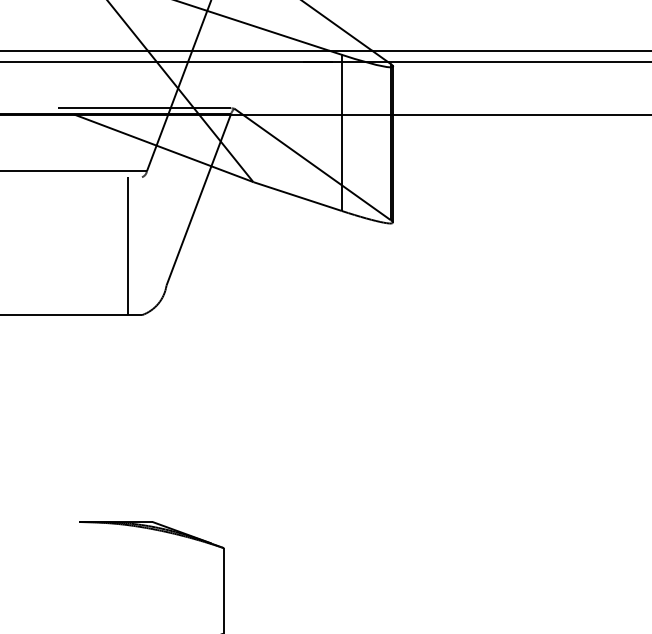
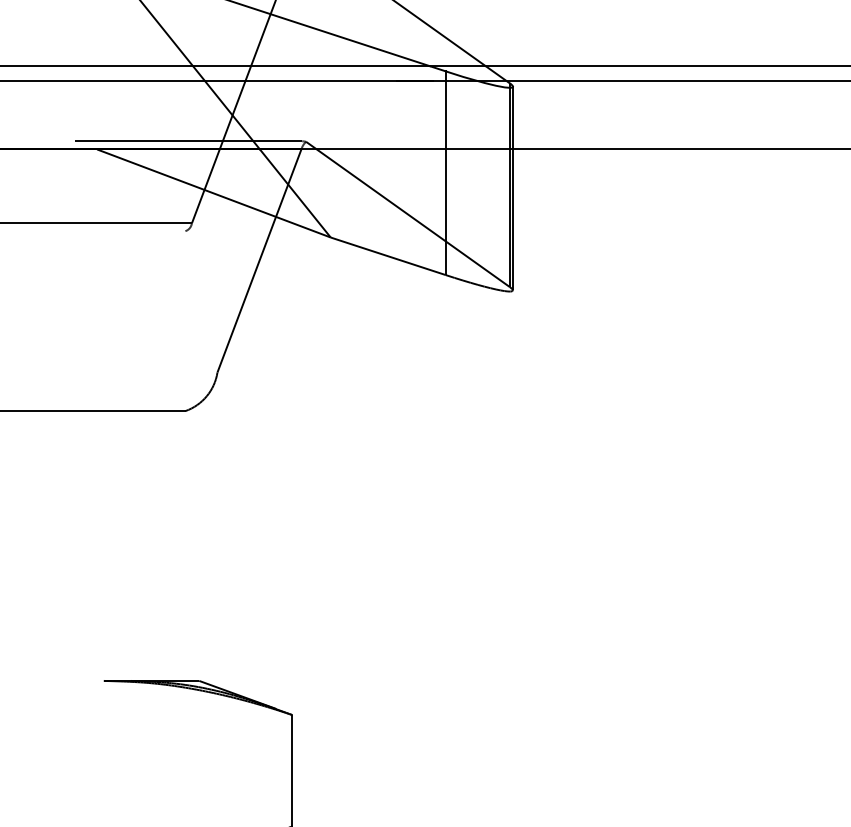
line: (128, 246) -> (167, 321), removed

